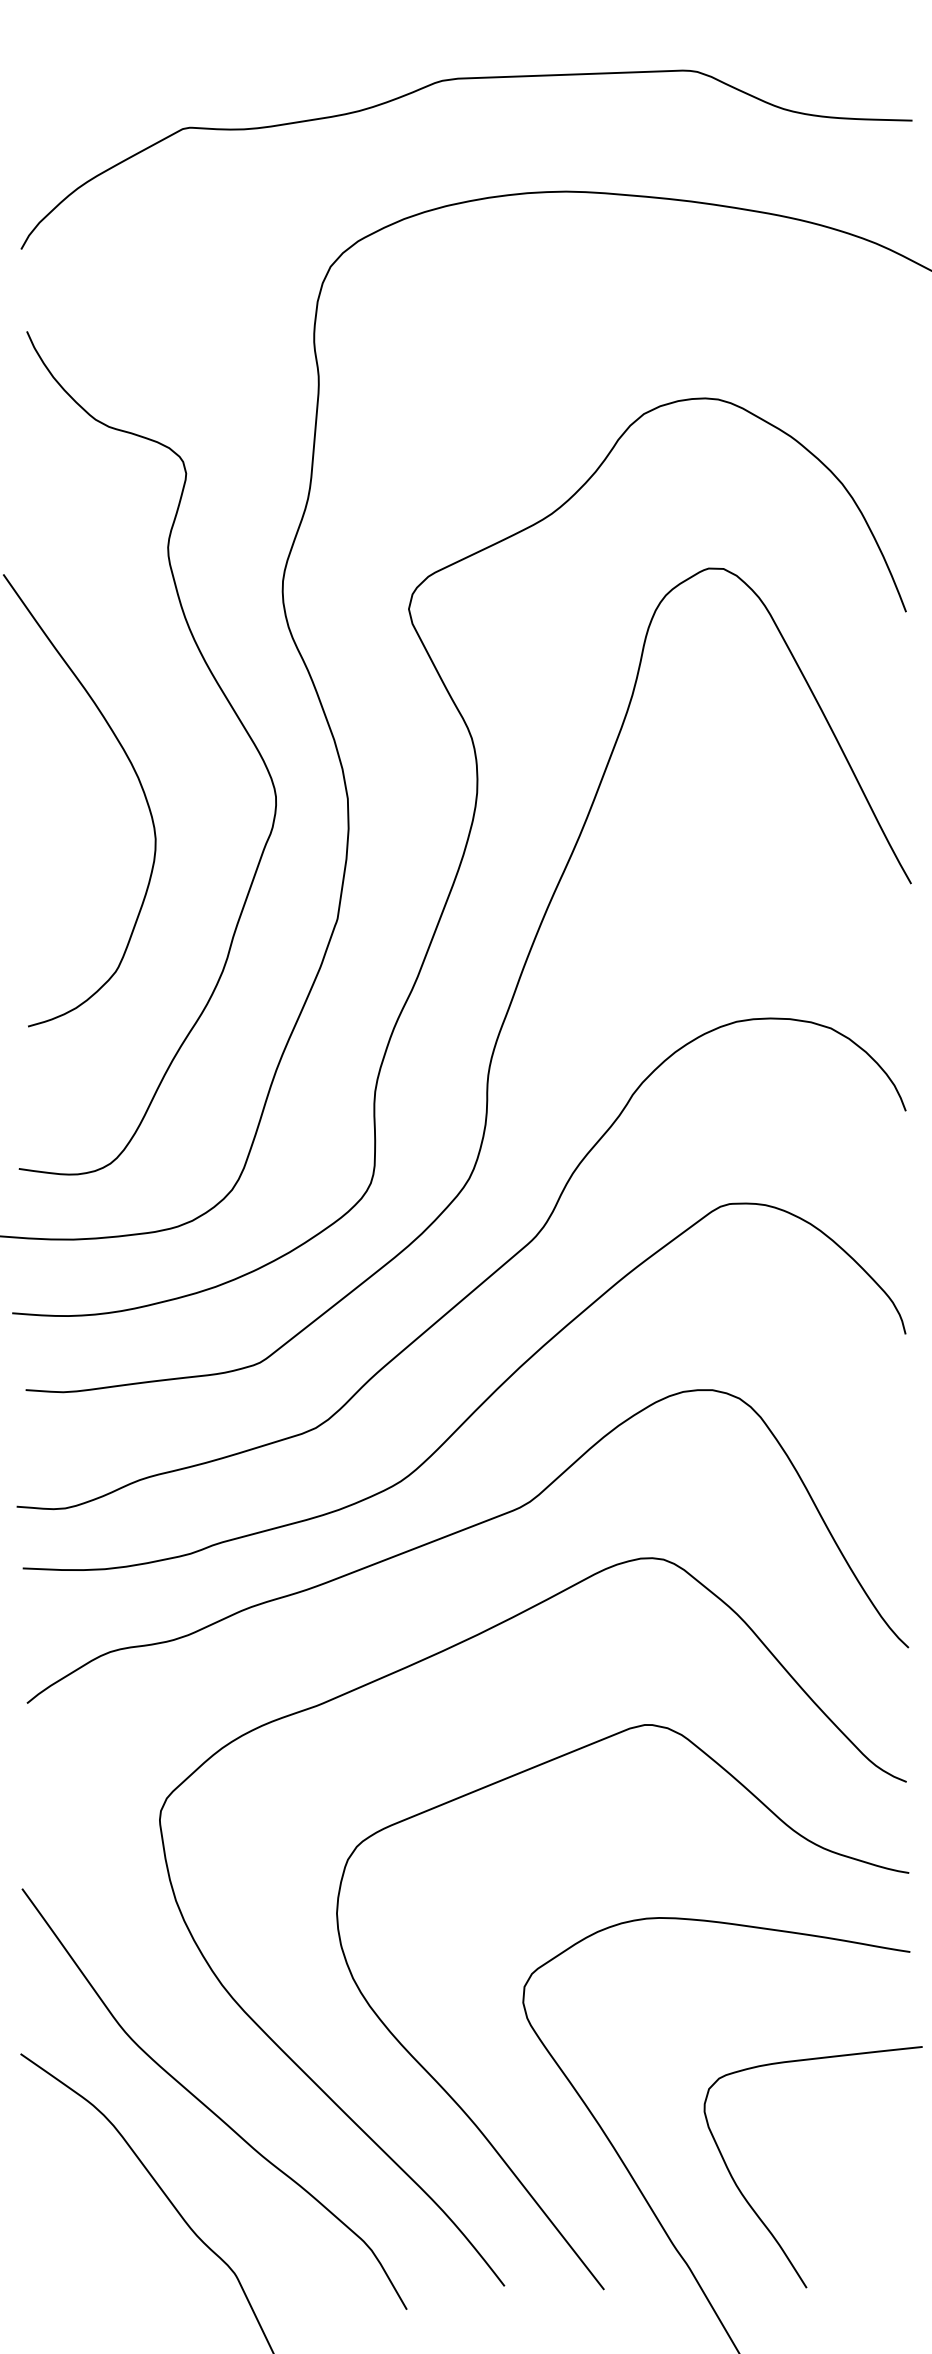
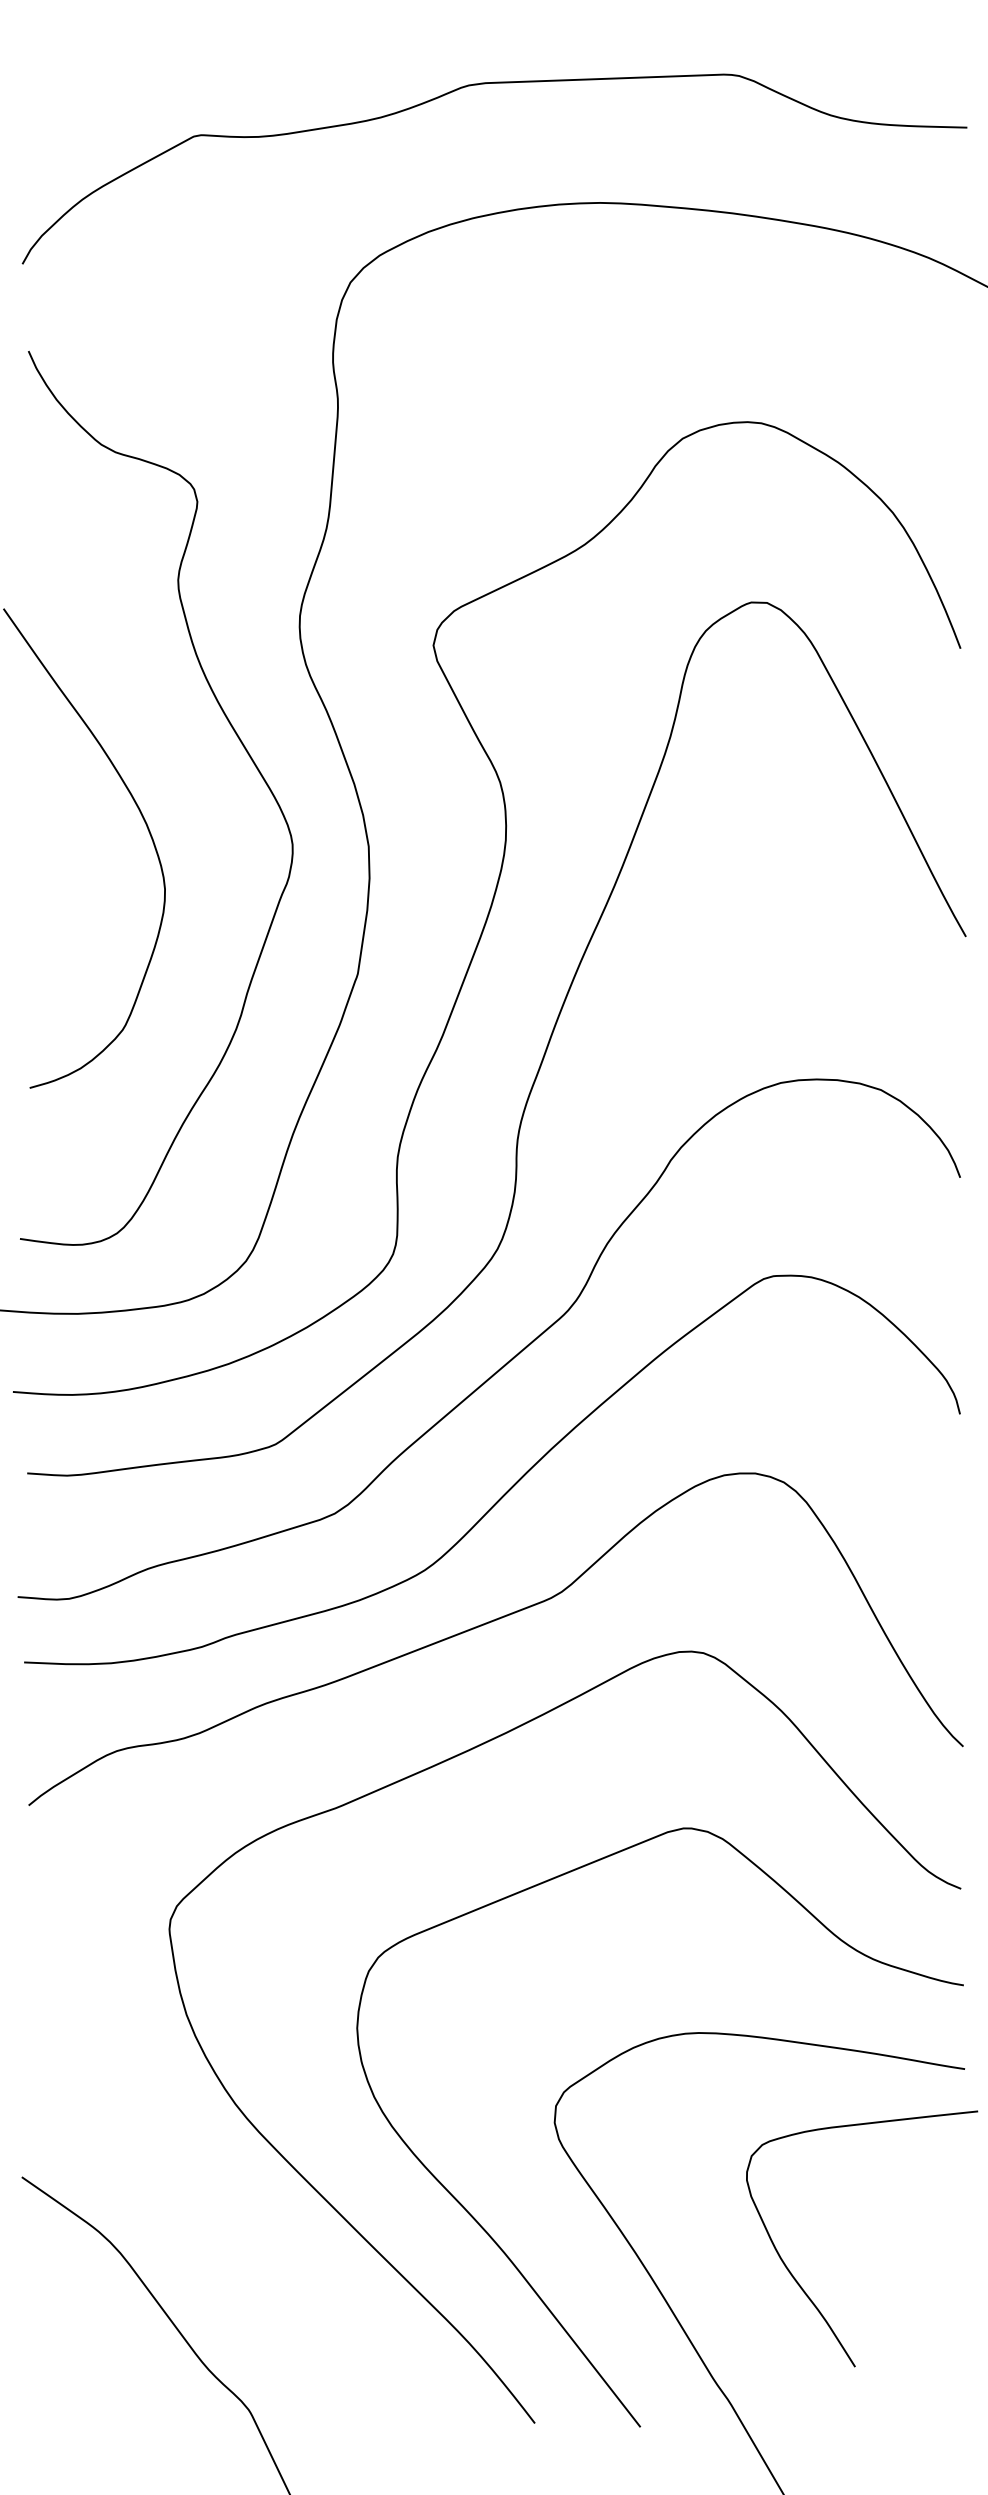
curve: (206, 2105) -> (218, 2231), removed
curve: (754, 2209) -> (799, 2283), moved

